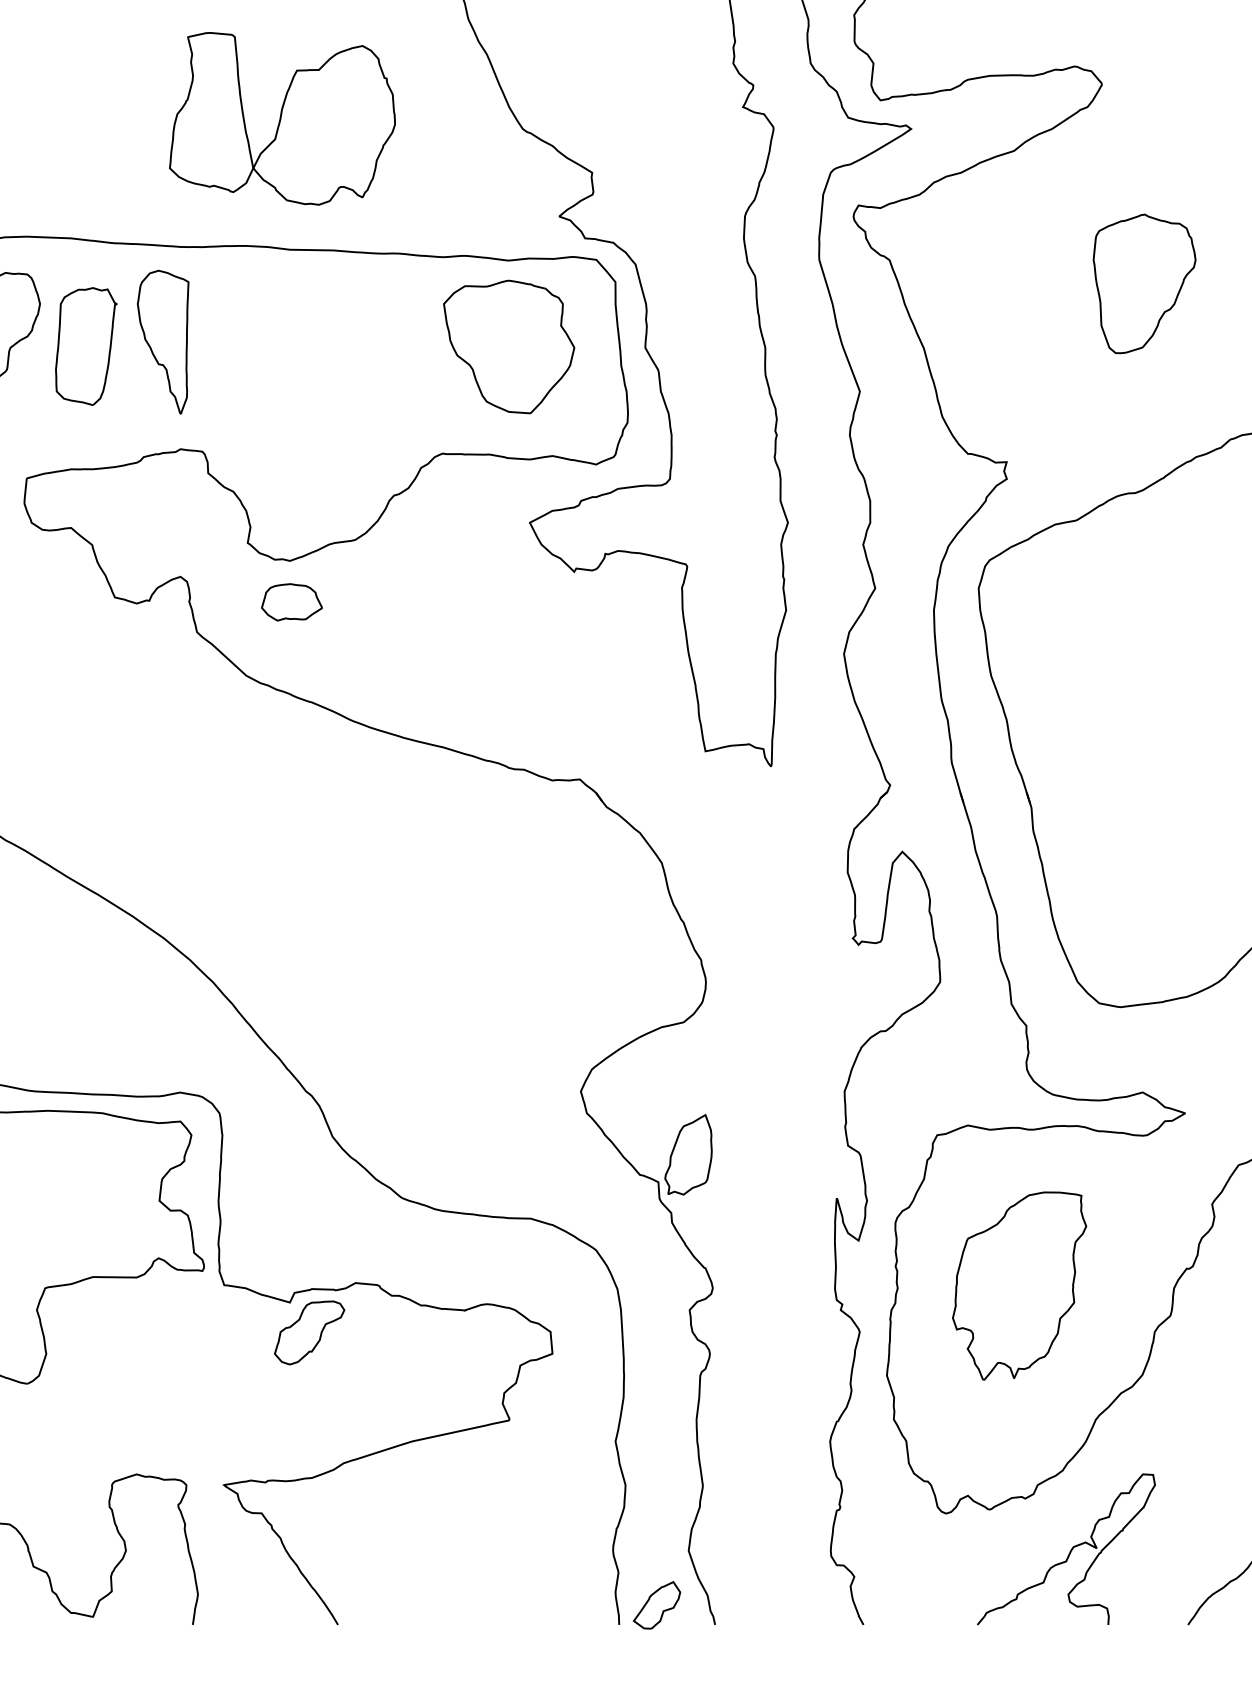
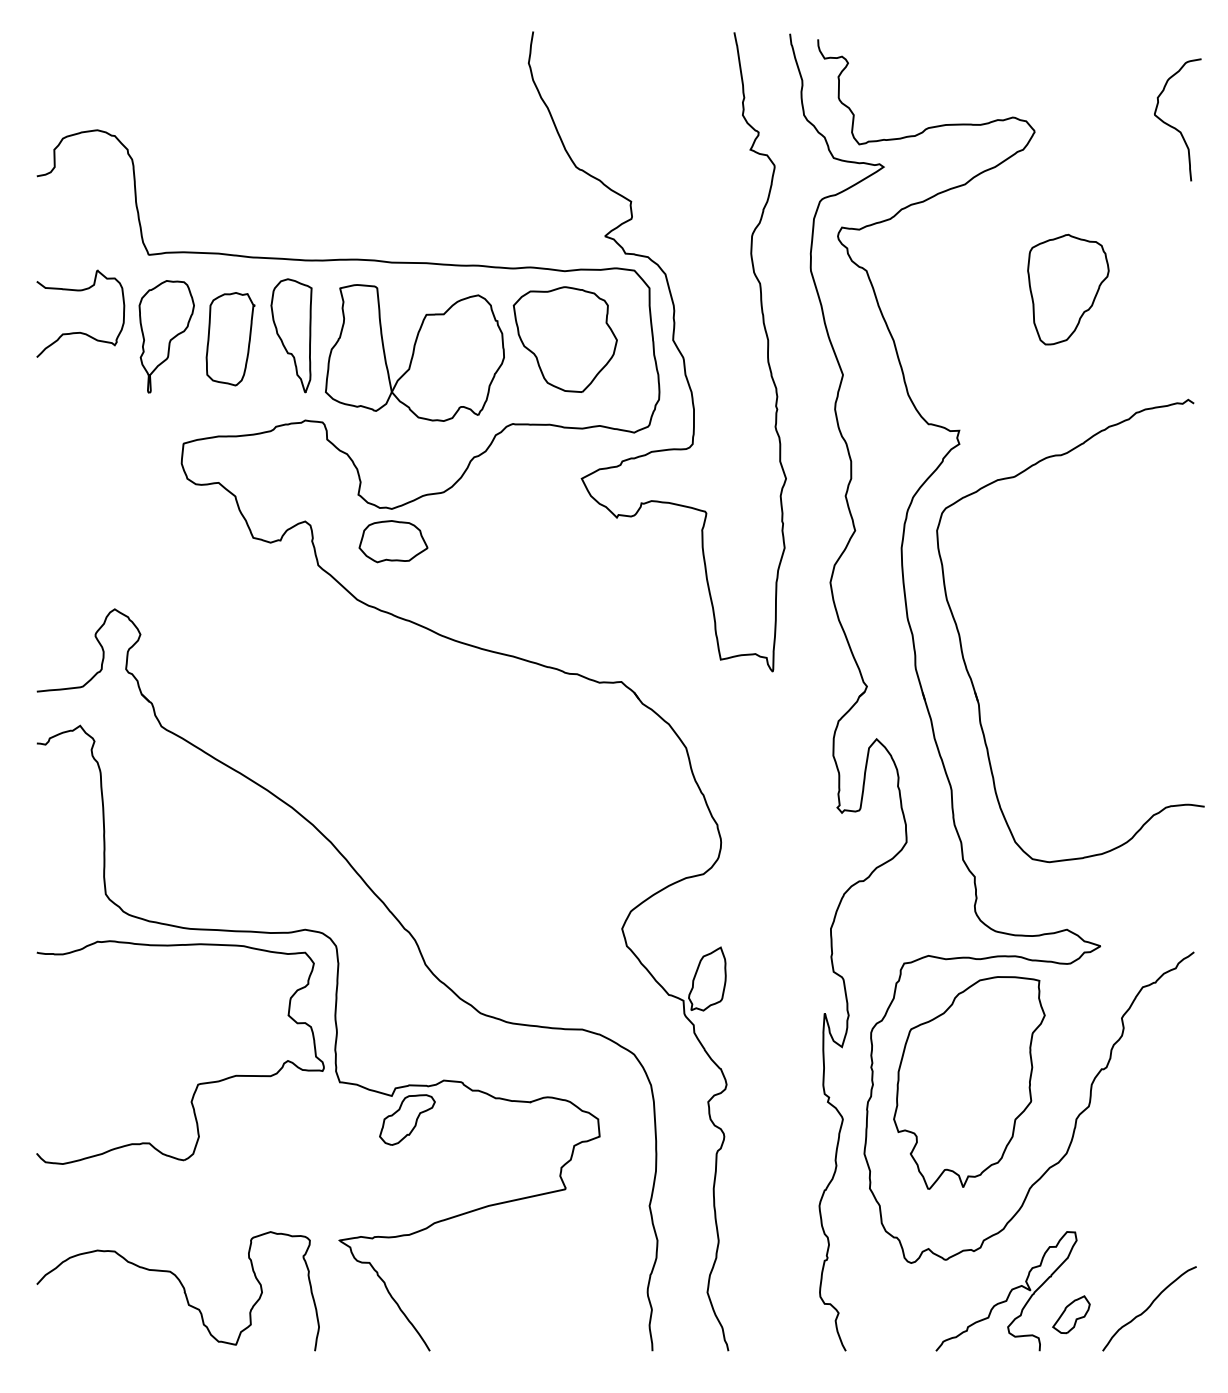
part: (281, 118) -> (414, 352), moved
part: (292, 602) -> (393, 541), size x1.43
part: (1019, 1285) -> (969, 1082), size x1.43
part: (657, 1605) -> (1071, 1314), moved

